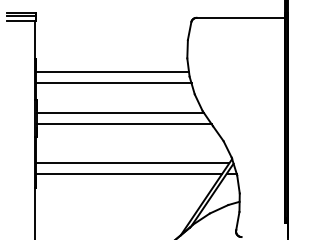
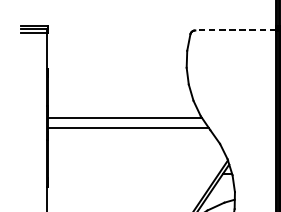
line: (240, 17) -> (235, 30), solid -> dashed
line: (112, 72) -> (117, 80), removed
line: (113, 83) -> (118, 90), removed
line: (132, 163) -> (136, 164), removed
line: (129, 174) -> (133, 174), removed

